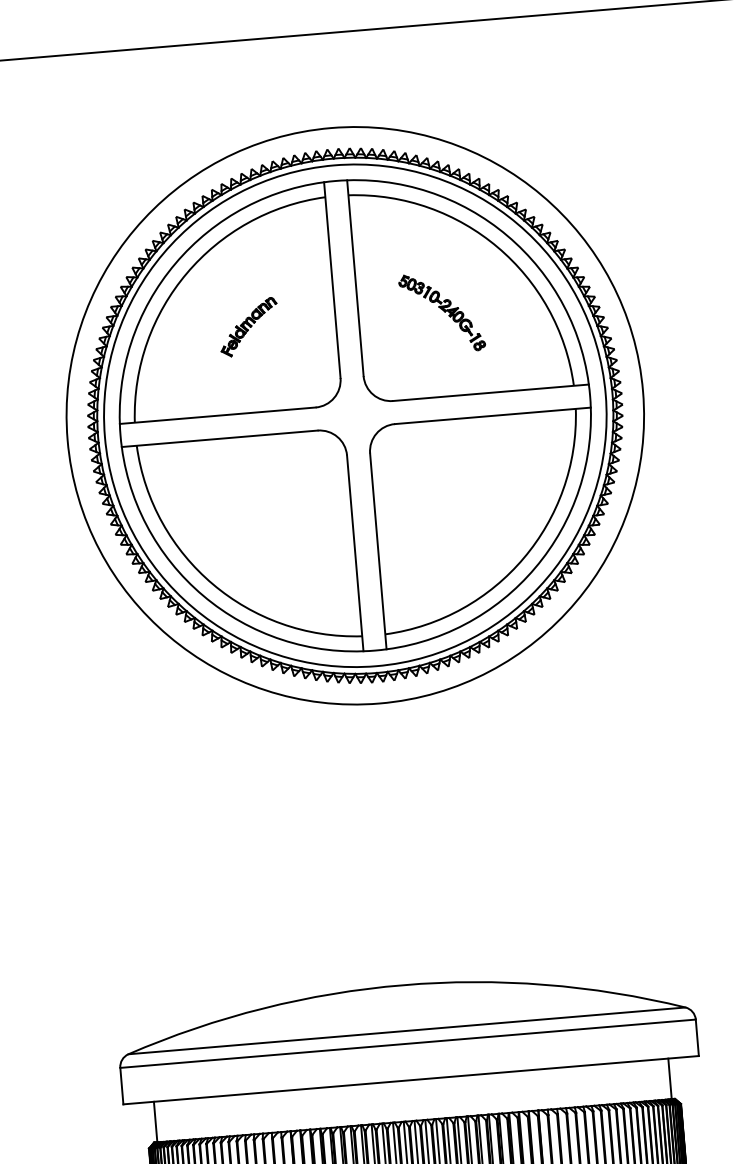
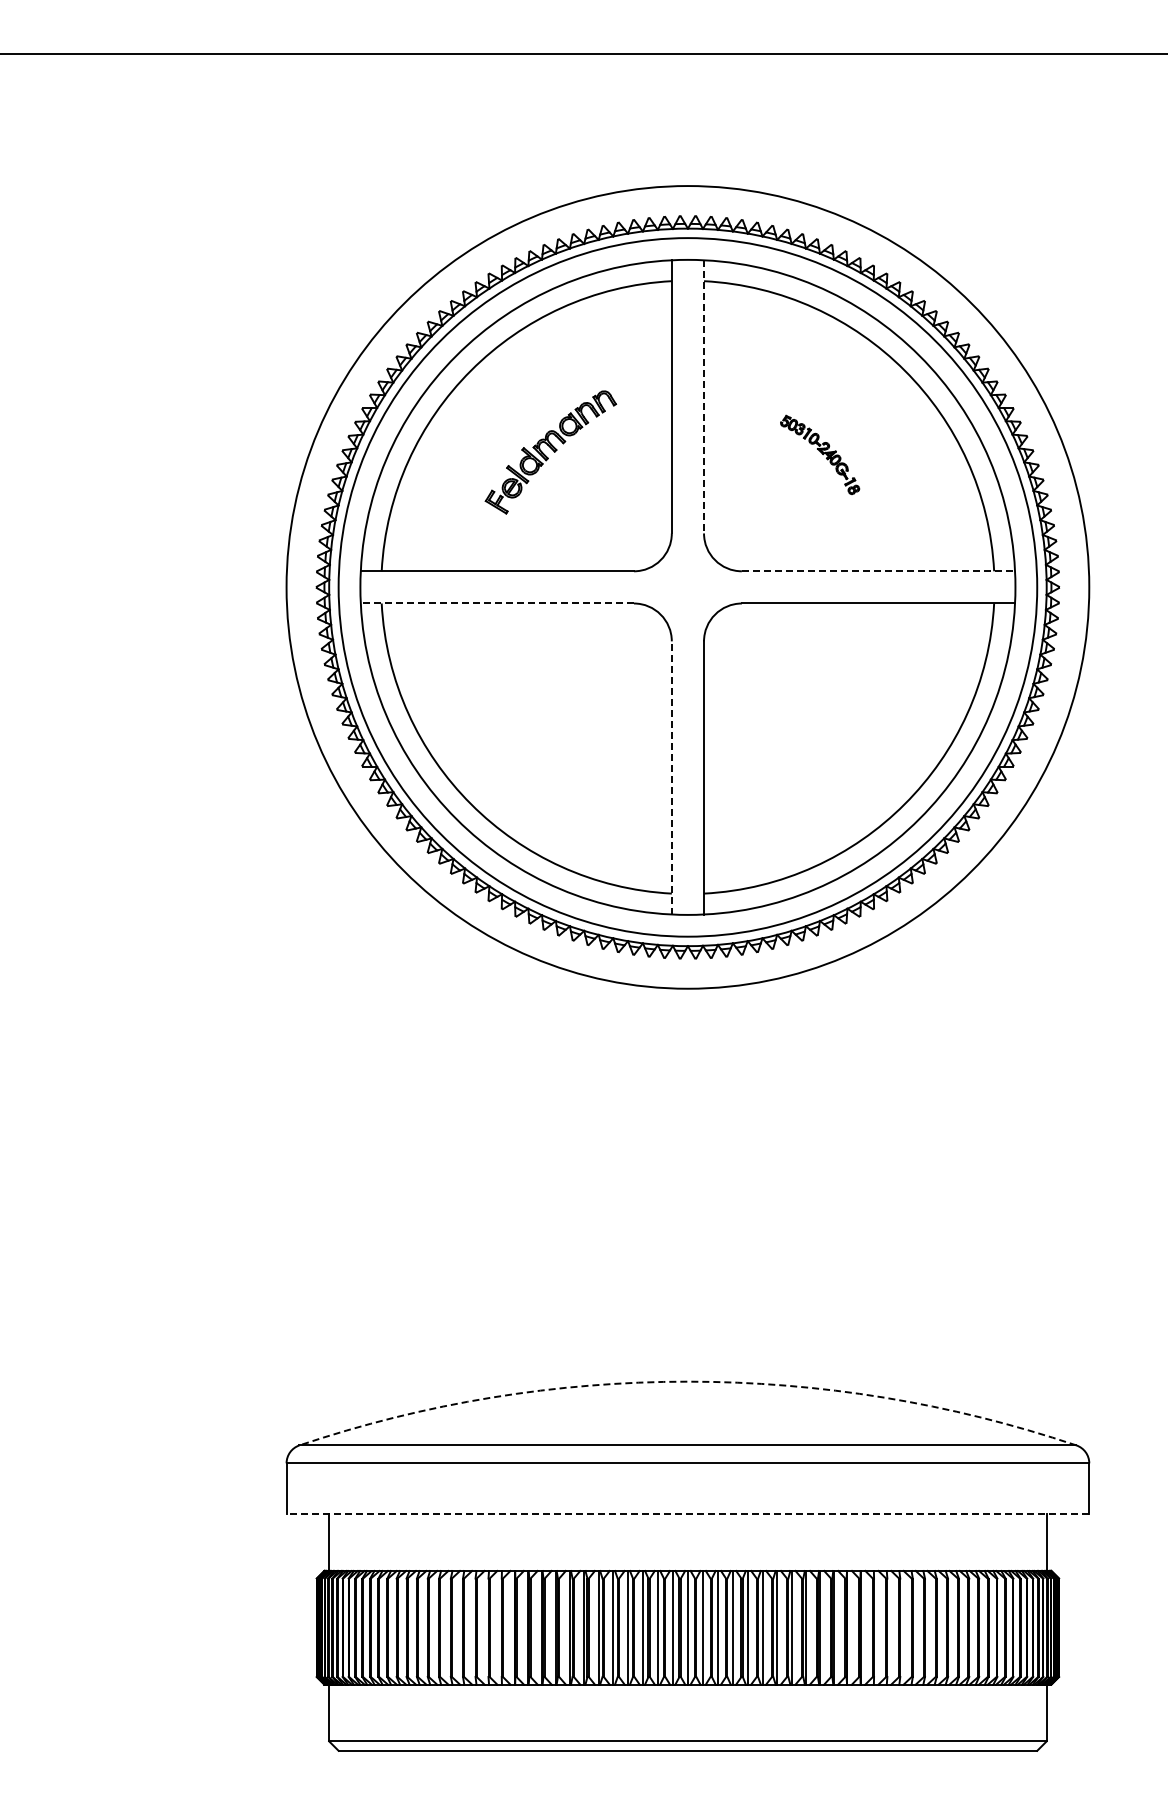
line: (355, 277) -> (704, 396), solid -> dashed
part: (441, 312) -> (819, 454), size x0.7
part: (248, 327) -> (550, 452), size x1.6
line: (490, 392) -> (878, 571), solid -> dashed
line: (219, 438) -> (497, 603), solid -> dashed
line: (355, 553) -> (671, 777), solid -> dashed
arc: (402, 985) -> (687, 1381), solid -> dashed
line: (410, 1080) -> (687, 1514), solid -> dashed

